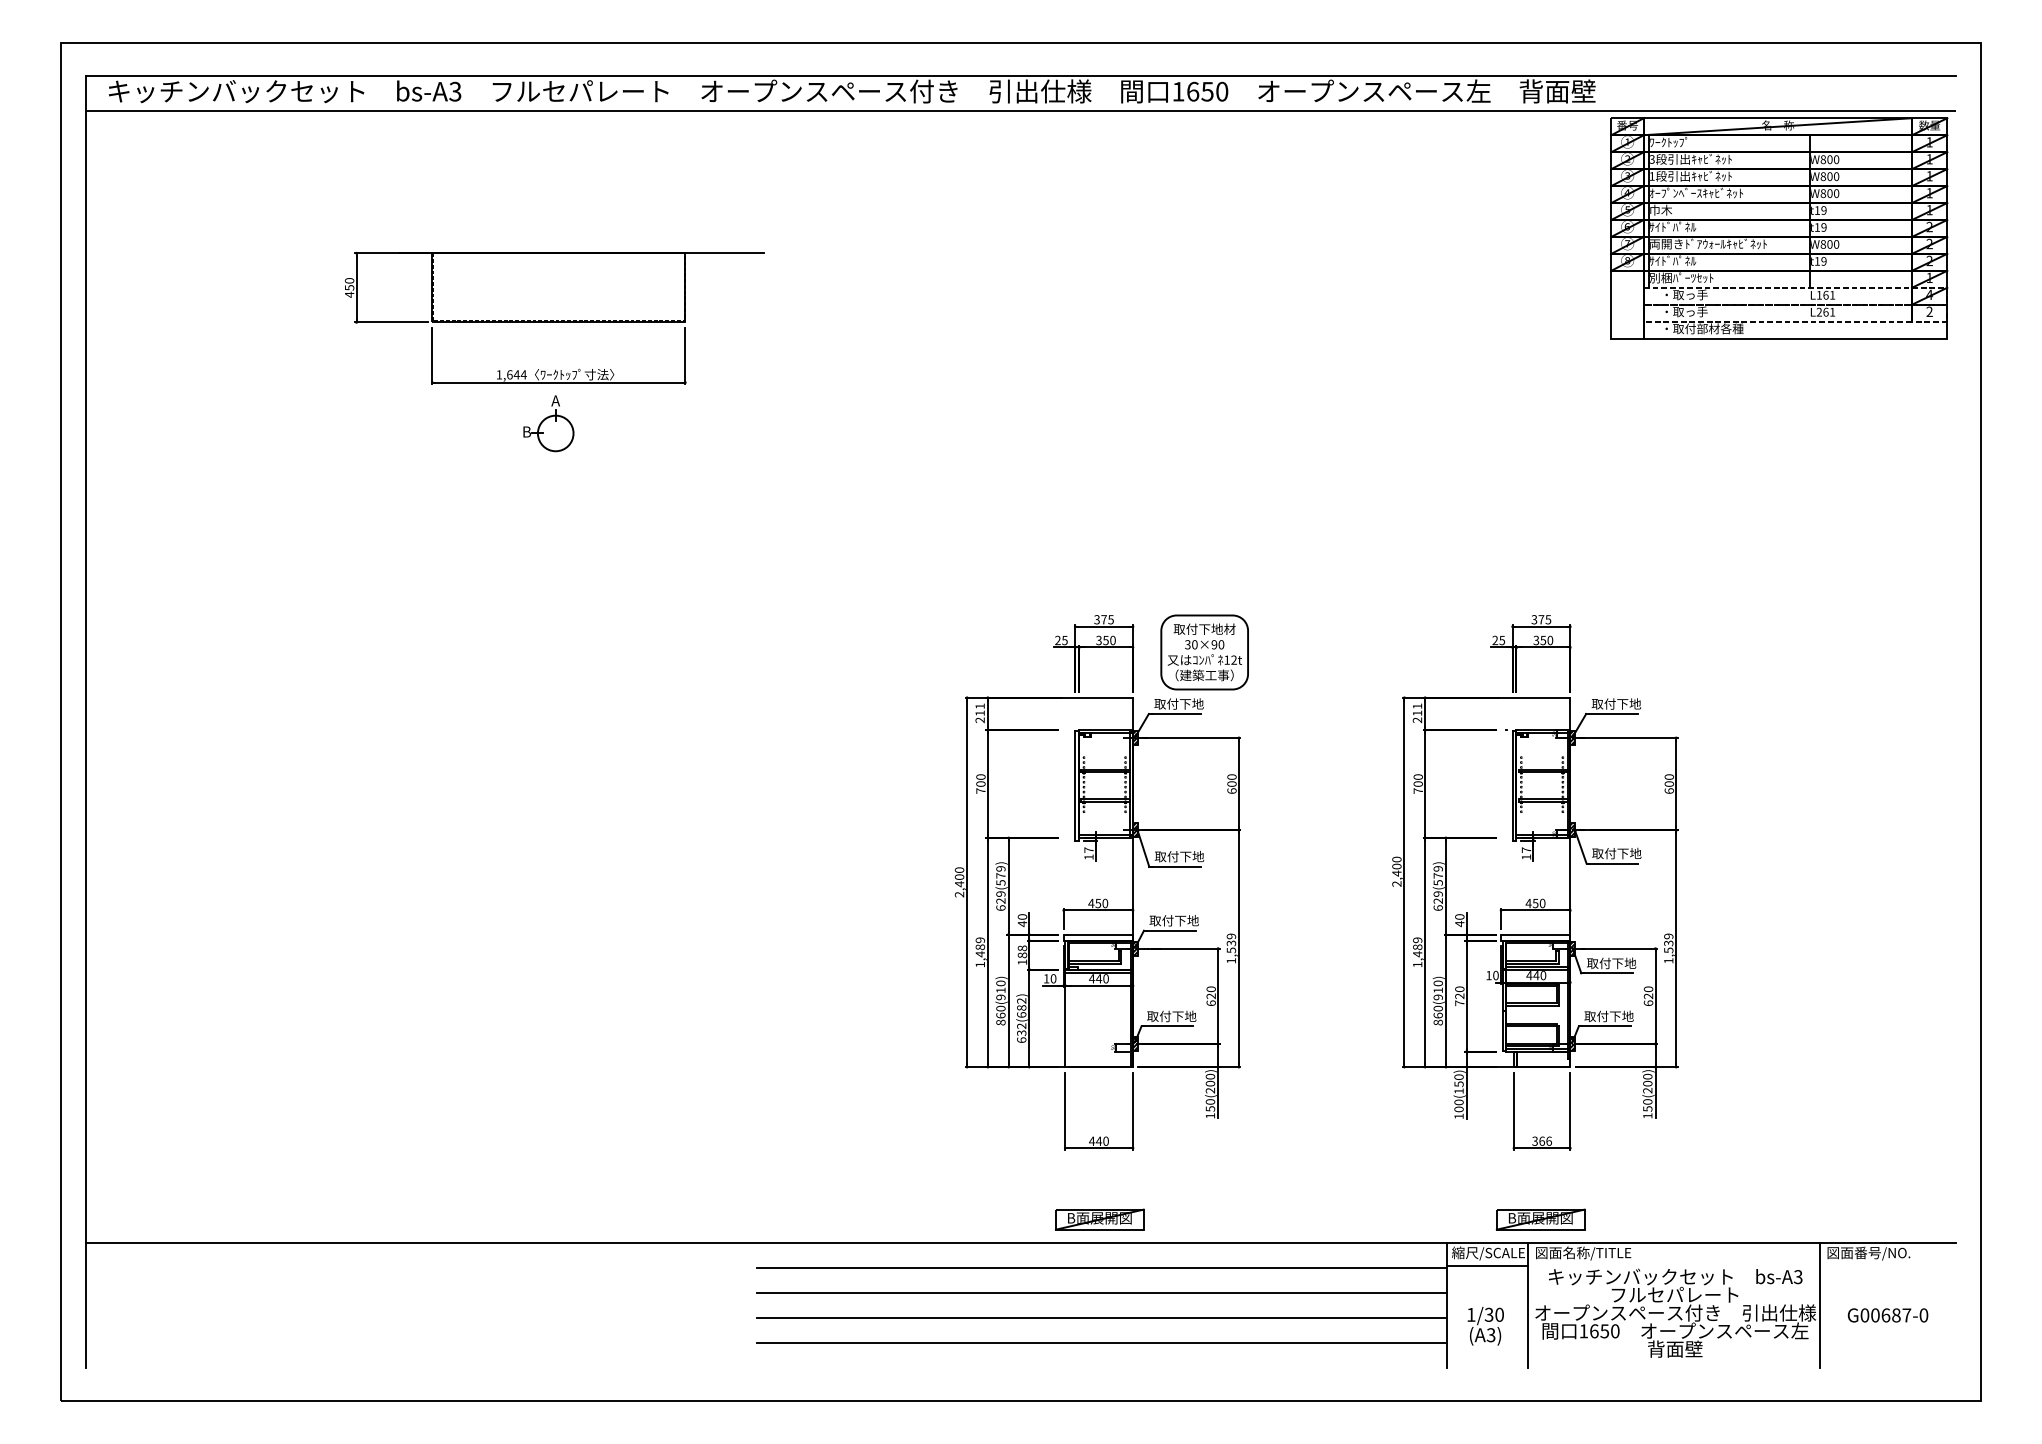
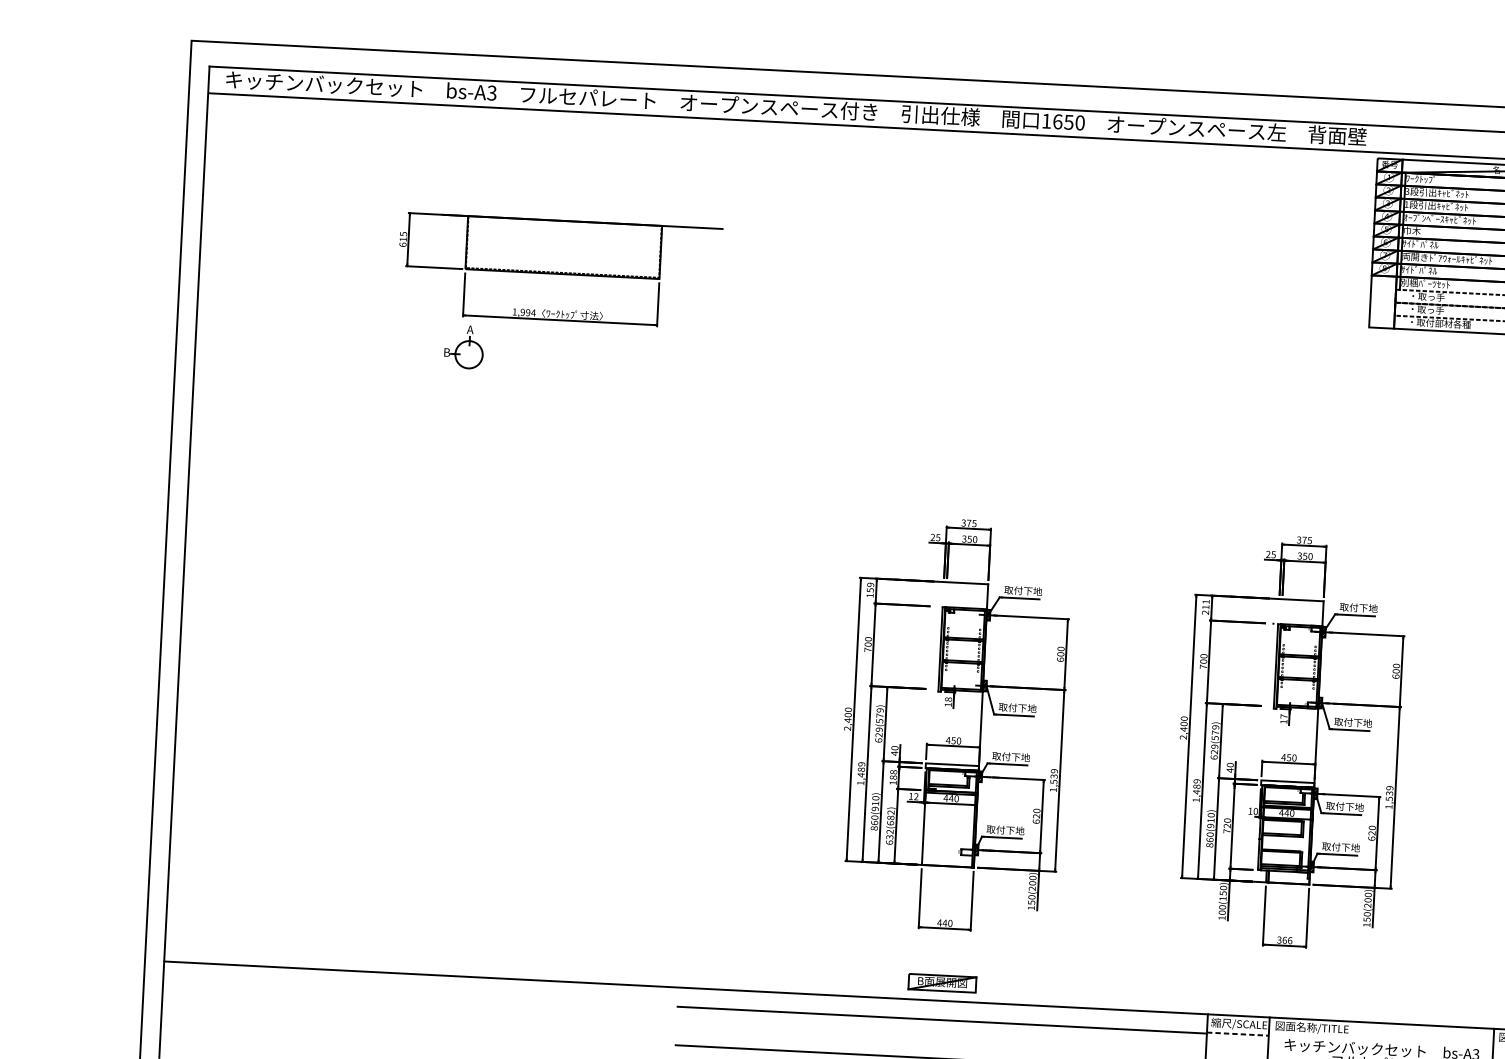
text: (349, 287) -> (403, 239), 450 -> 615
text: (513, 374) -> (525, 312), 1,644 -> 1,994
part: (548, 423) -> (463, 346), moved
part: (1204, 652) -> (1044, 552), removed
text: (979, 713) -> (869, 590), 211 -> 159
text: (1088, 849) -> (948, 698), 17 -> 18
text: (1053, 978) -> (916, 796), 10 -> 12
part: (1540, 1219) -> (1280, 1000), removed
line: (1487, 1266) -> (1238, 1034), solid -> dashed
line: (1101, 1292) -> (940, 1039), removed

